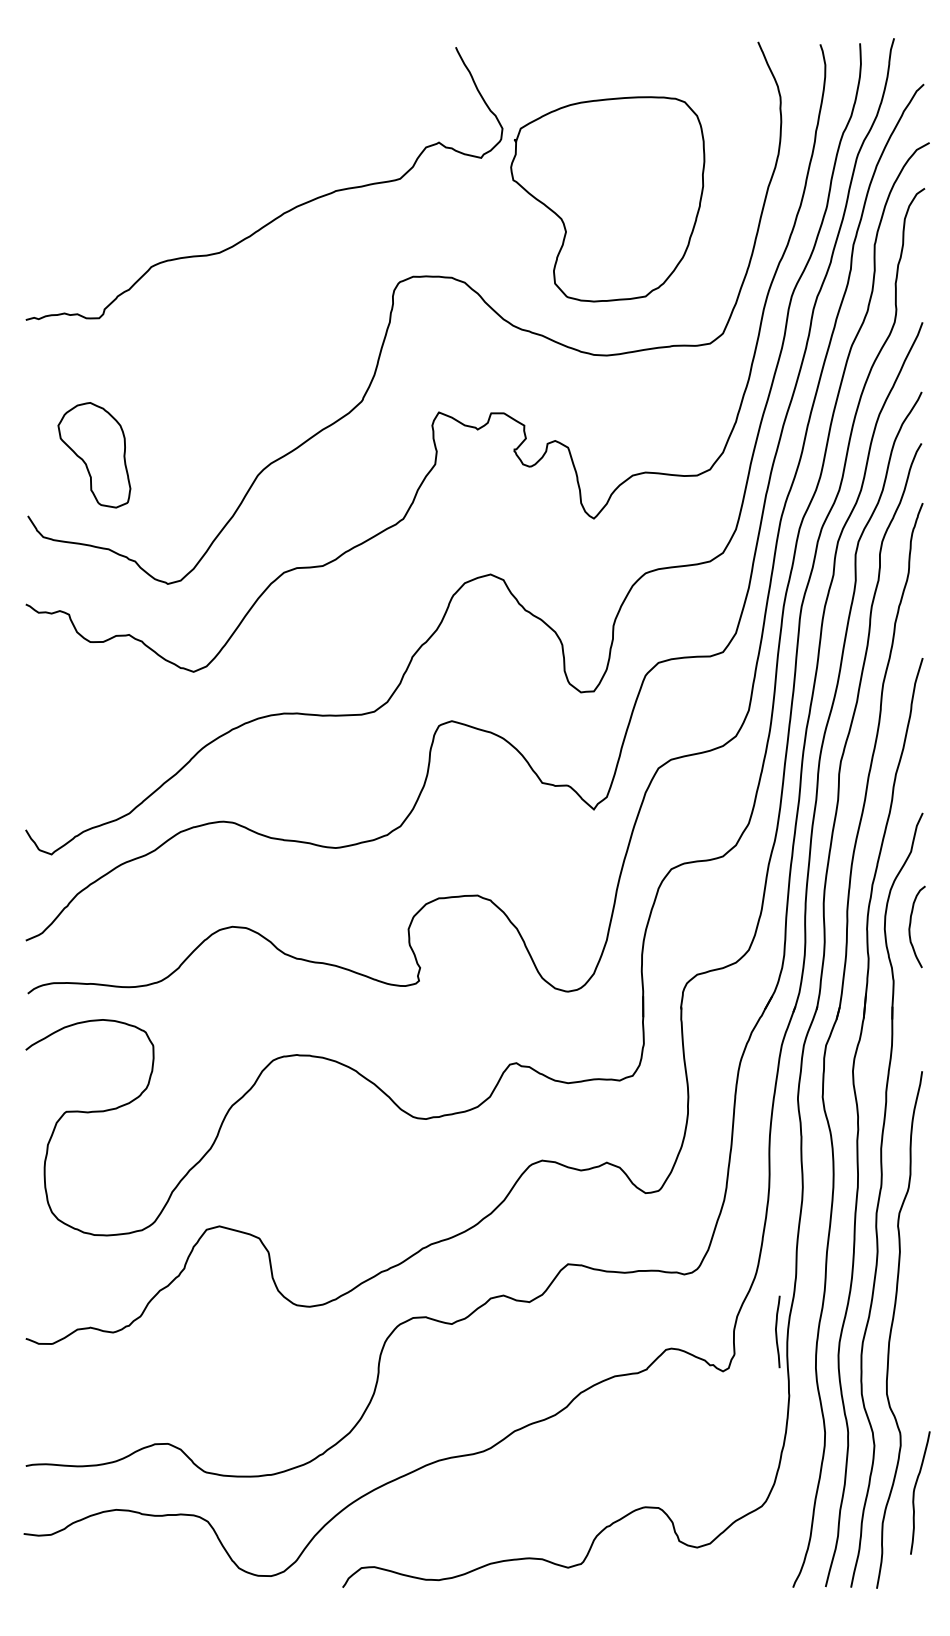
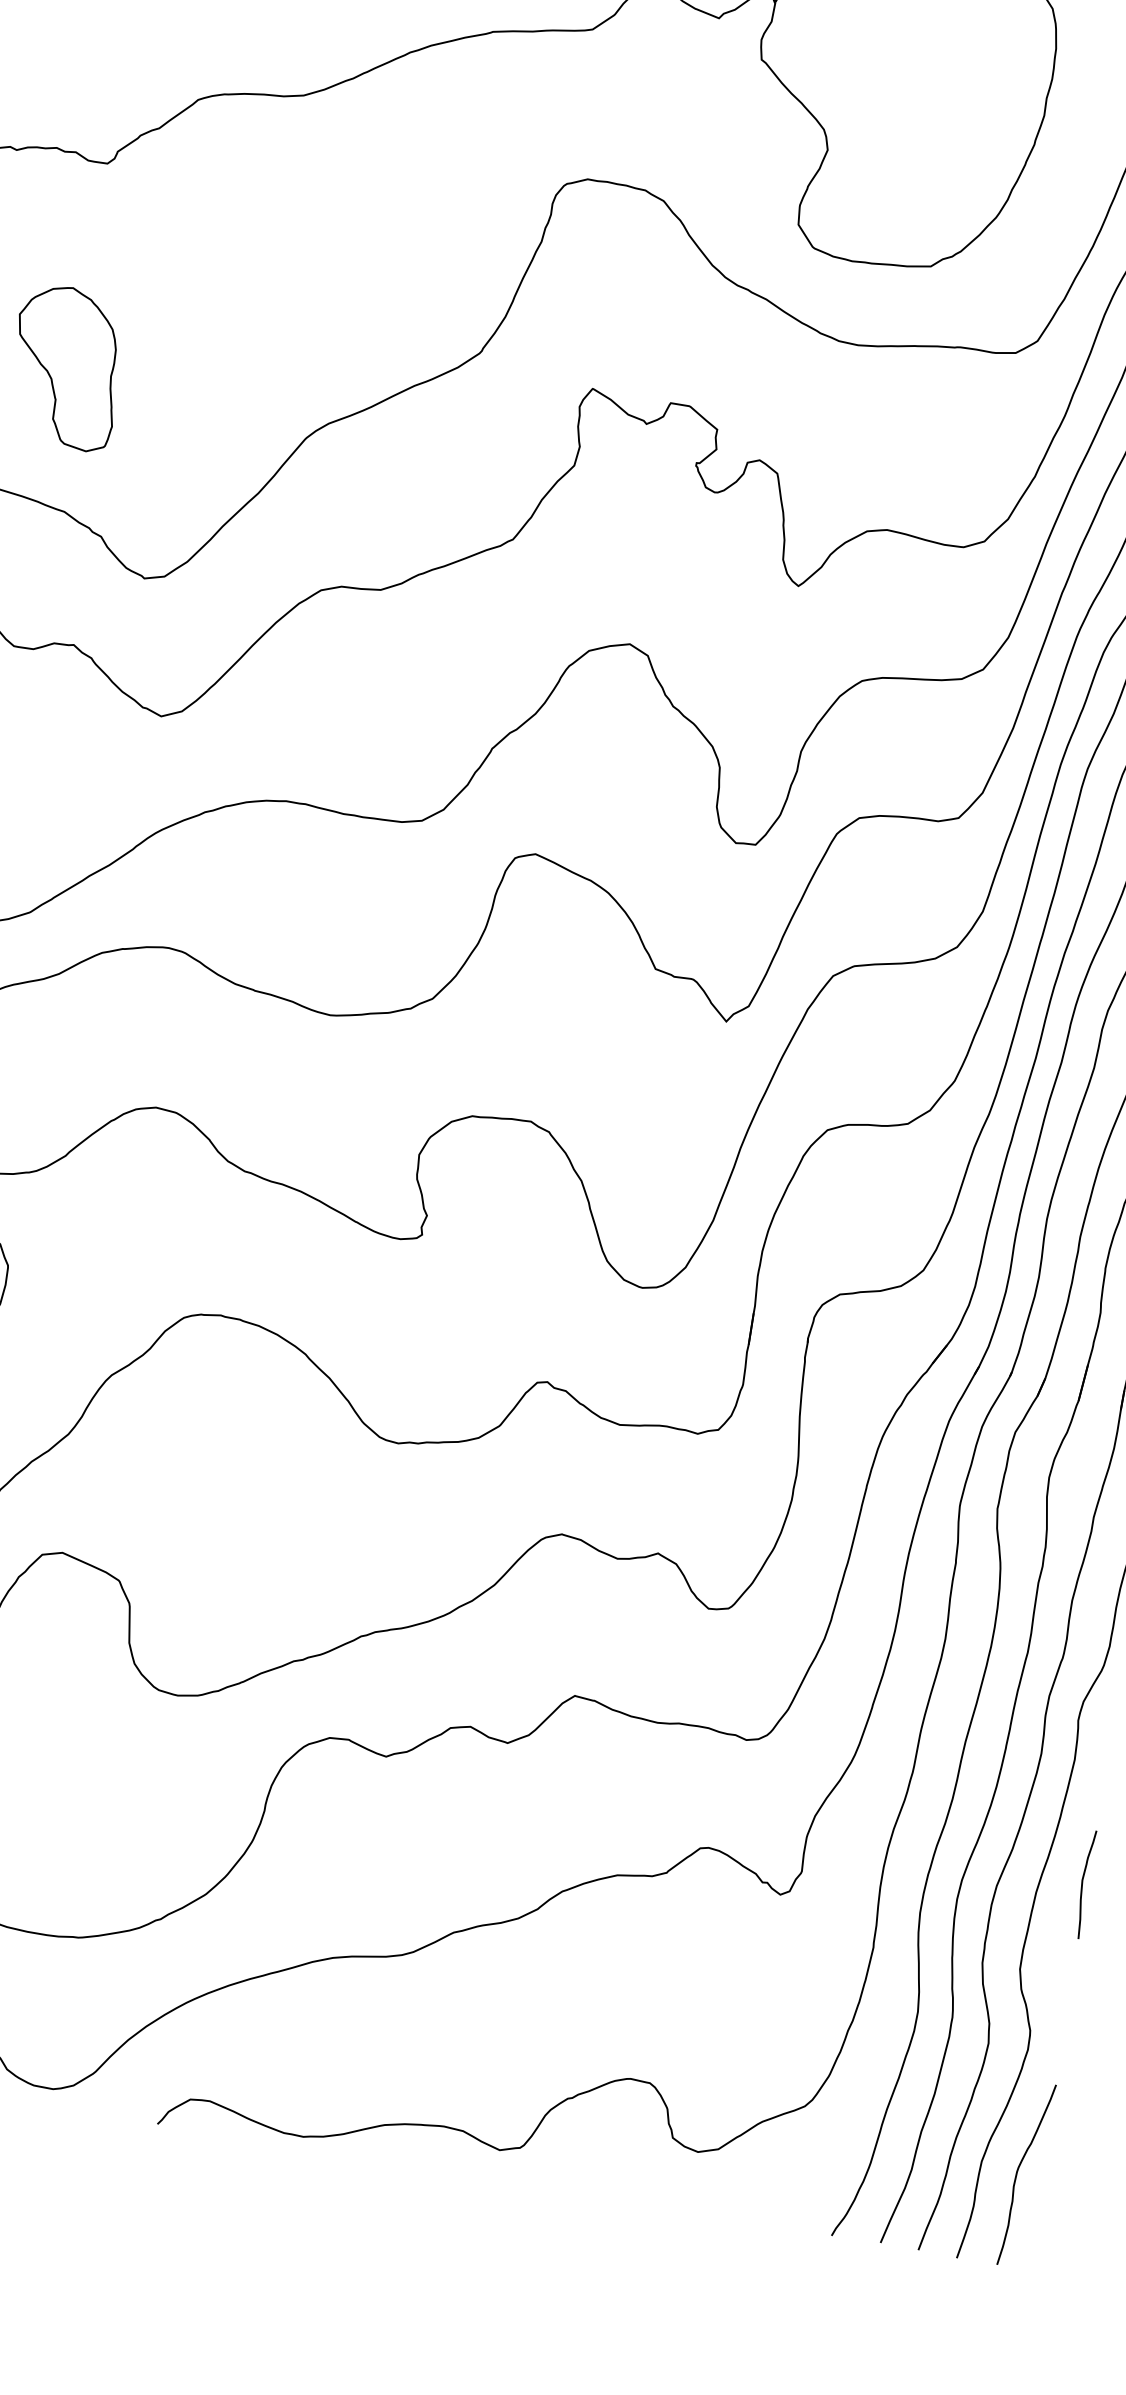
curve: (776, 1331) -> (1082, 1883), moved
curve: (915, 1489) -> (1020, 2168), moved

